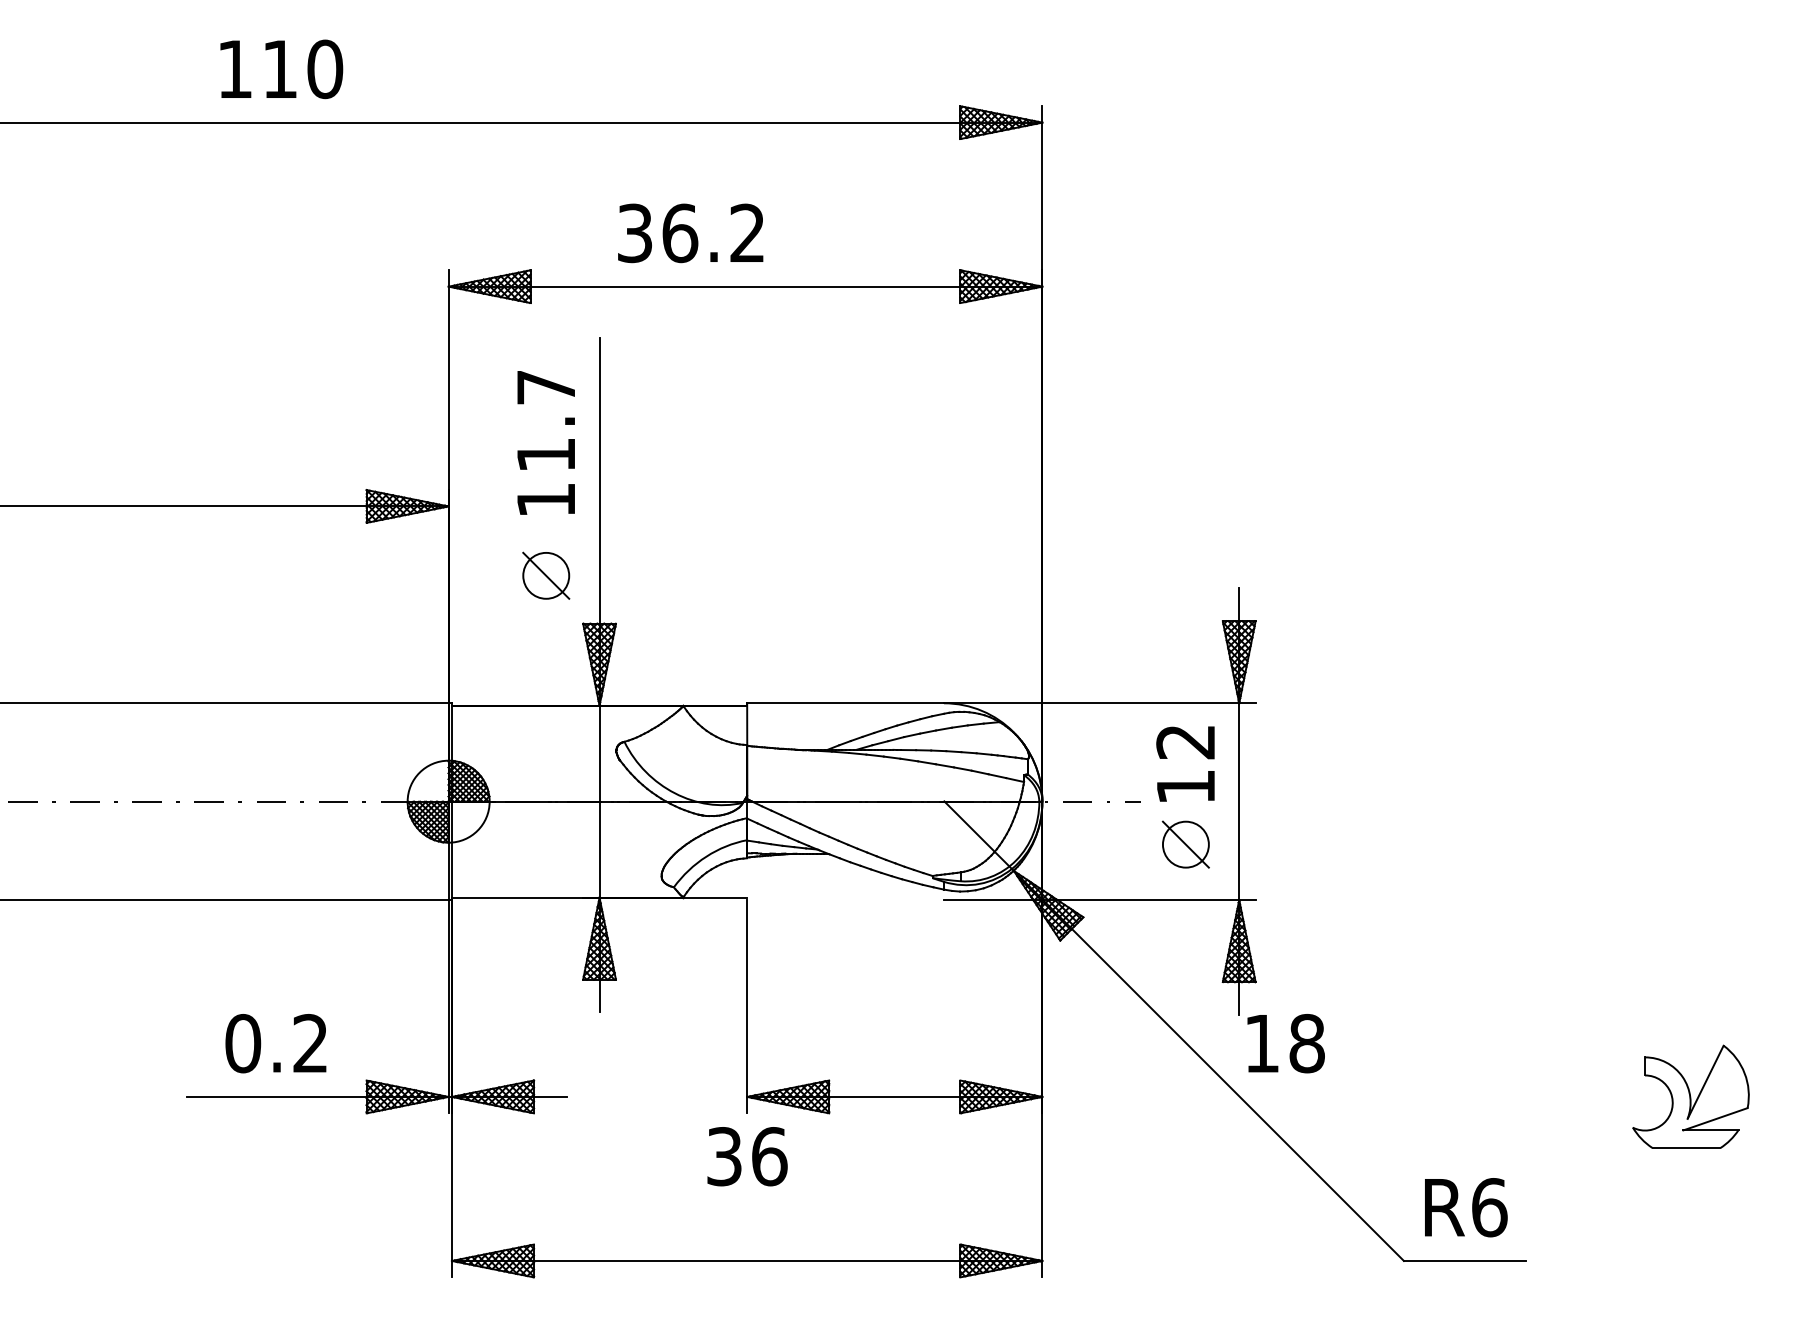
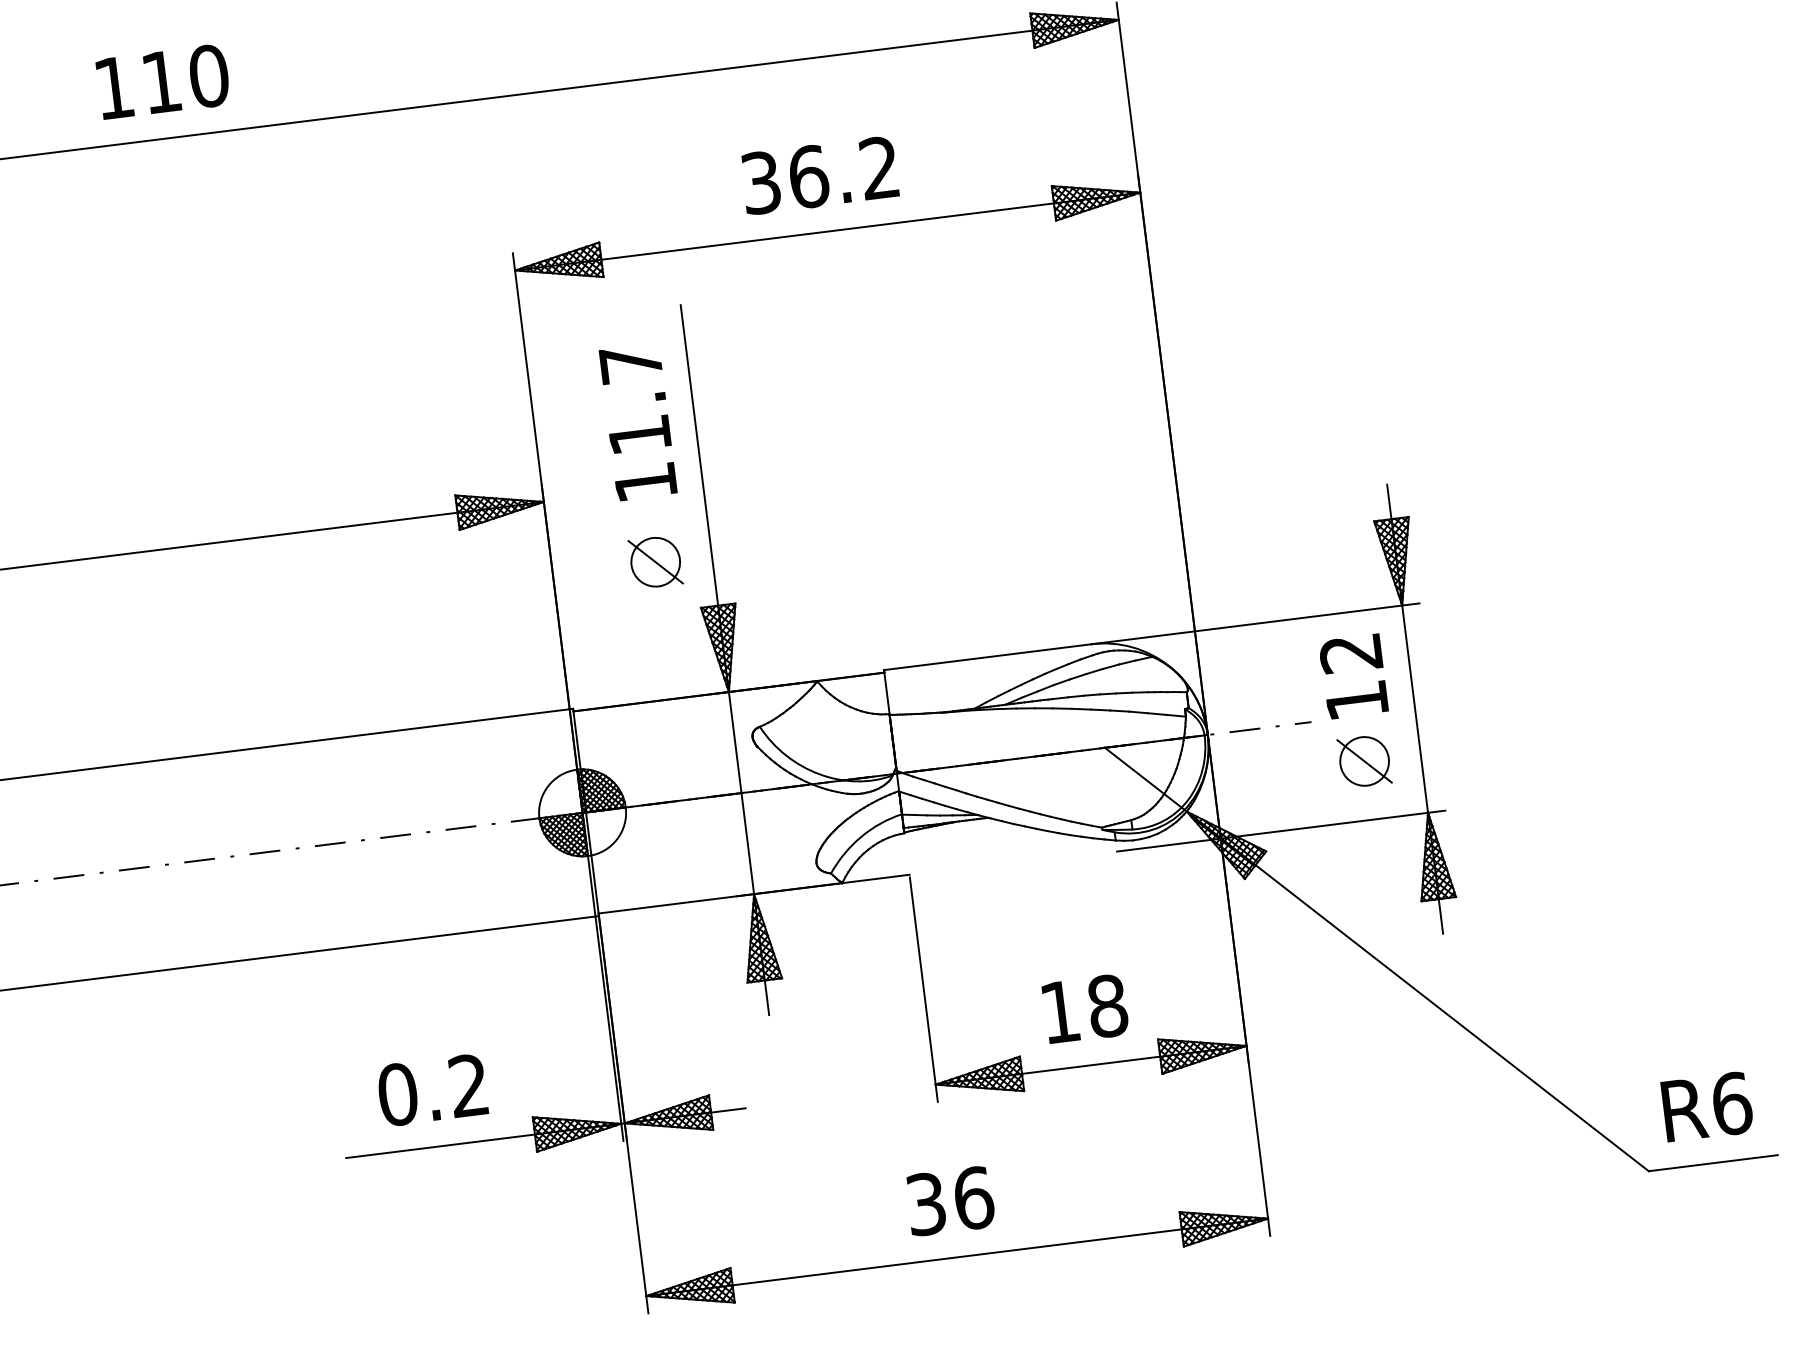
text: (281, 69) -> (163, 82), moved
text: (690, 233) -> (819, 175), moved
text: (1285, 1043) -> (1084, 1008), moved
text: (747, 1156) -> (950, 1201), moved

